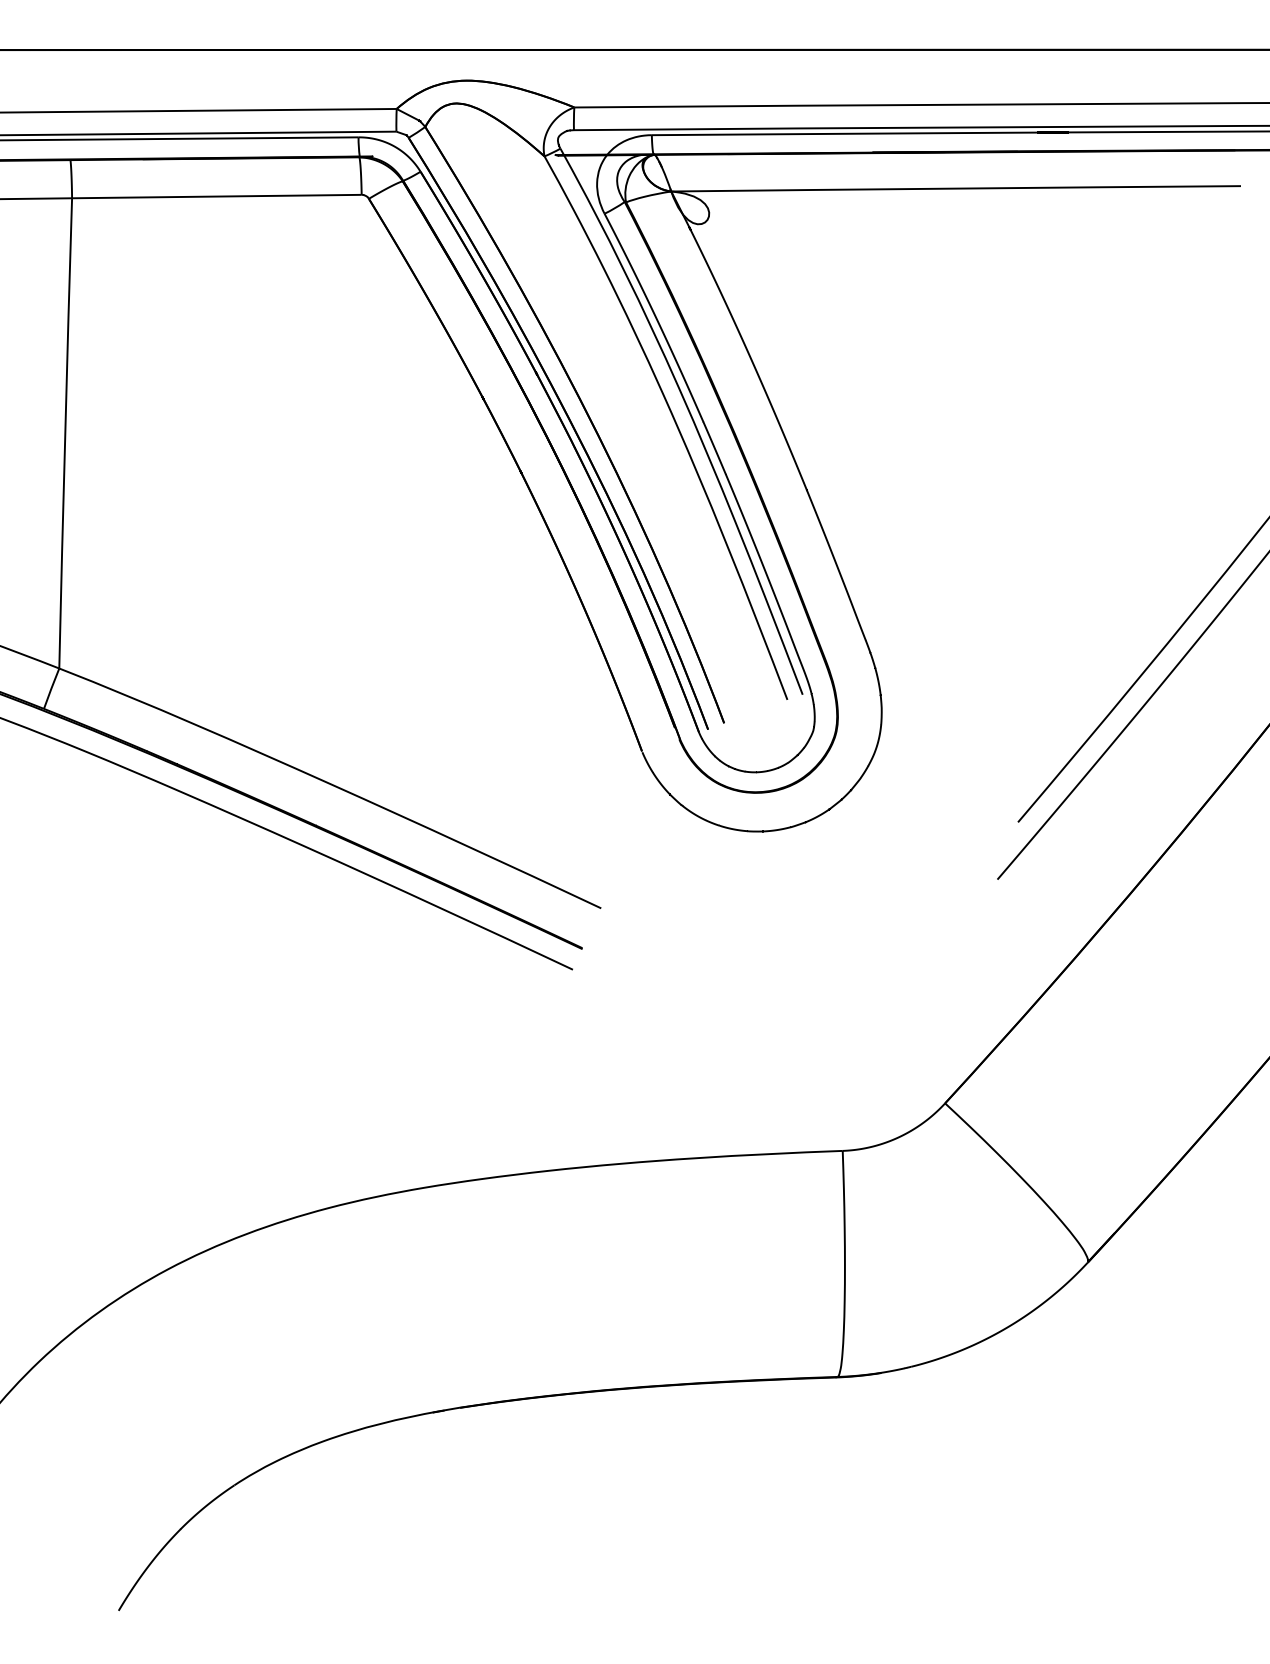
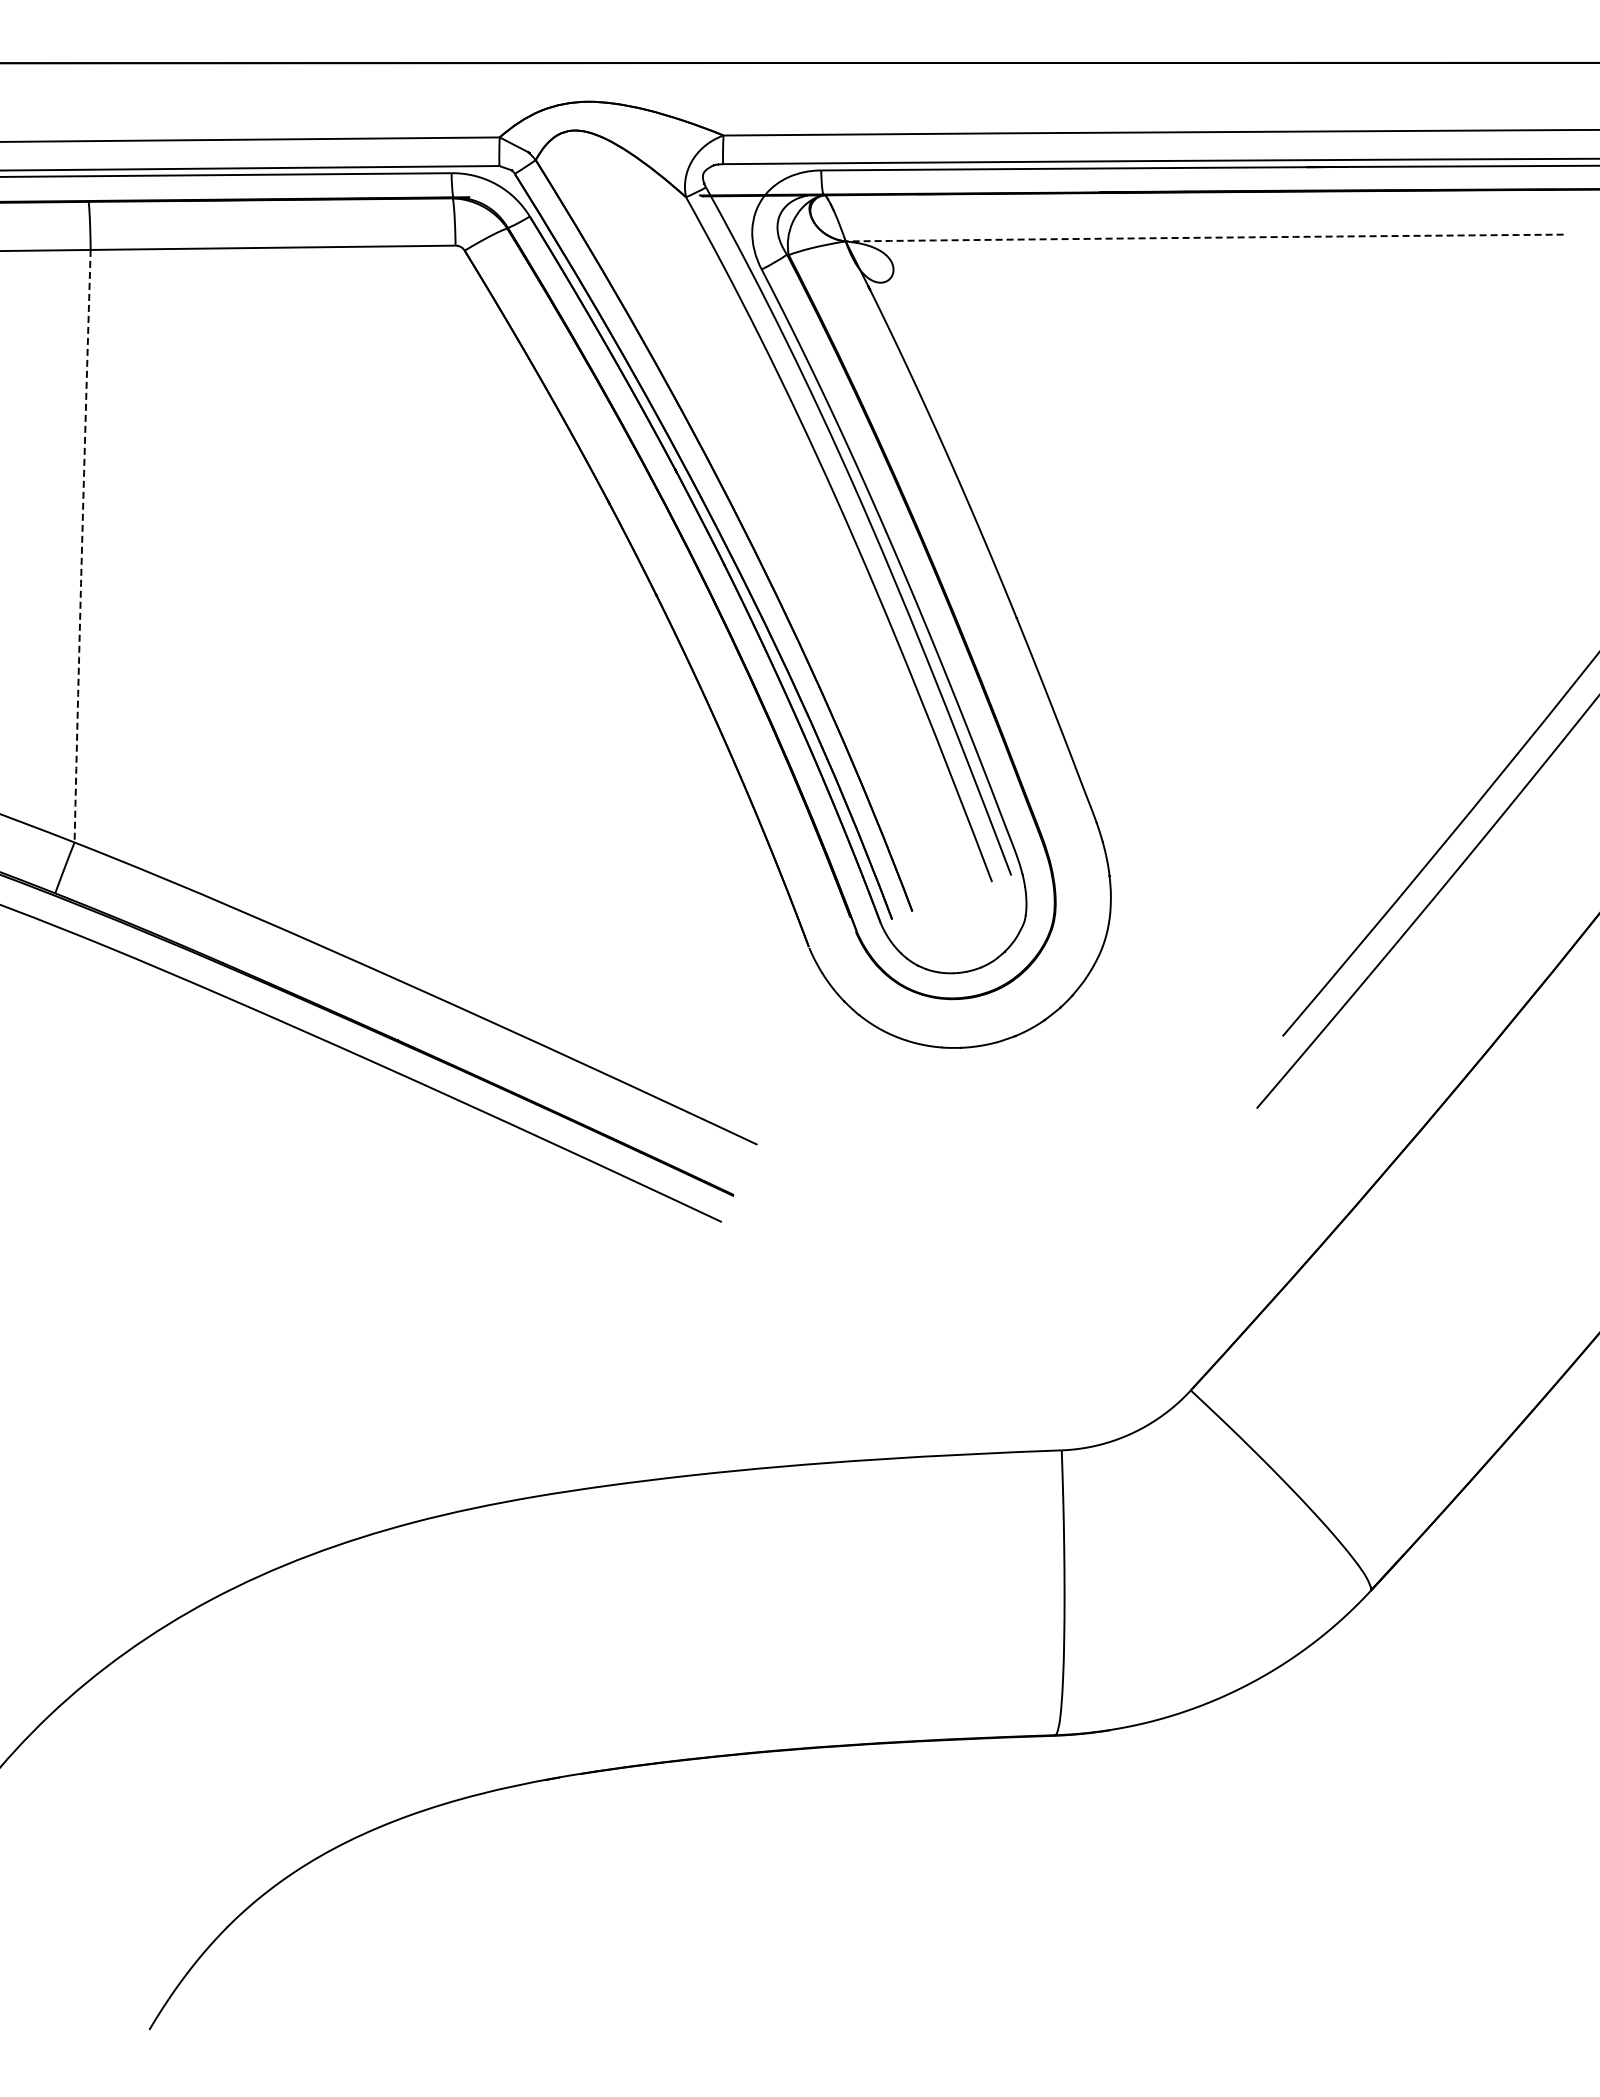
arc: (956, 188) -> (1204, 237), solid -> dashed
arc: (65, 433) -> (82, 546), solid -> dashed

